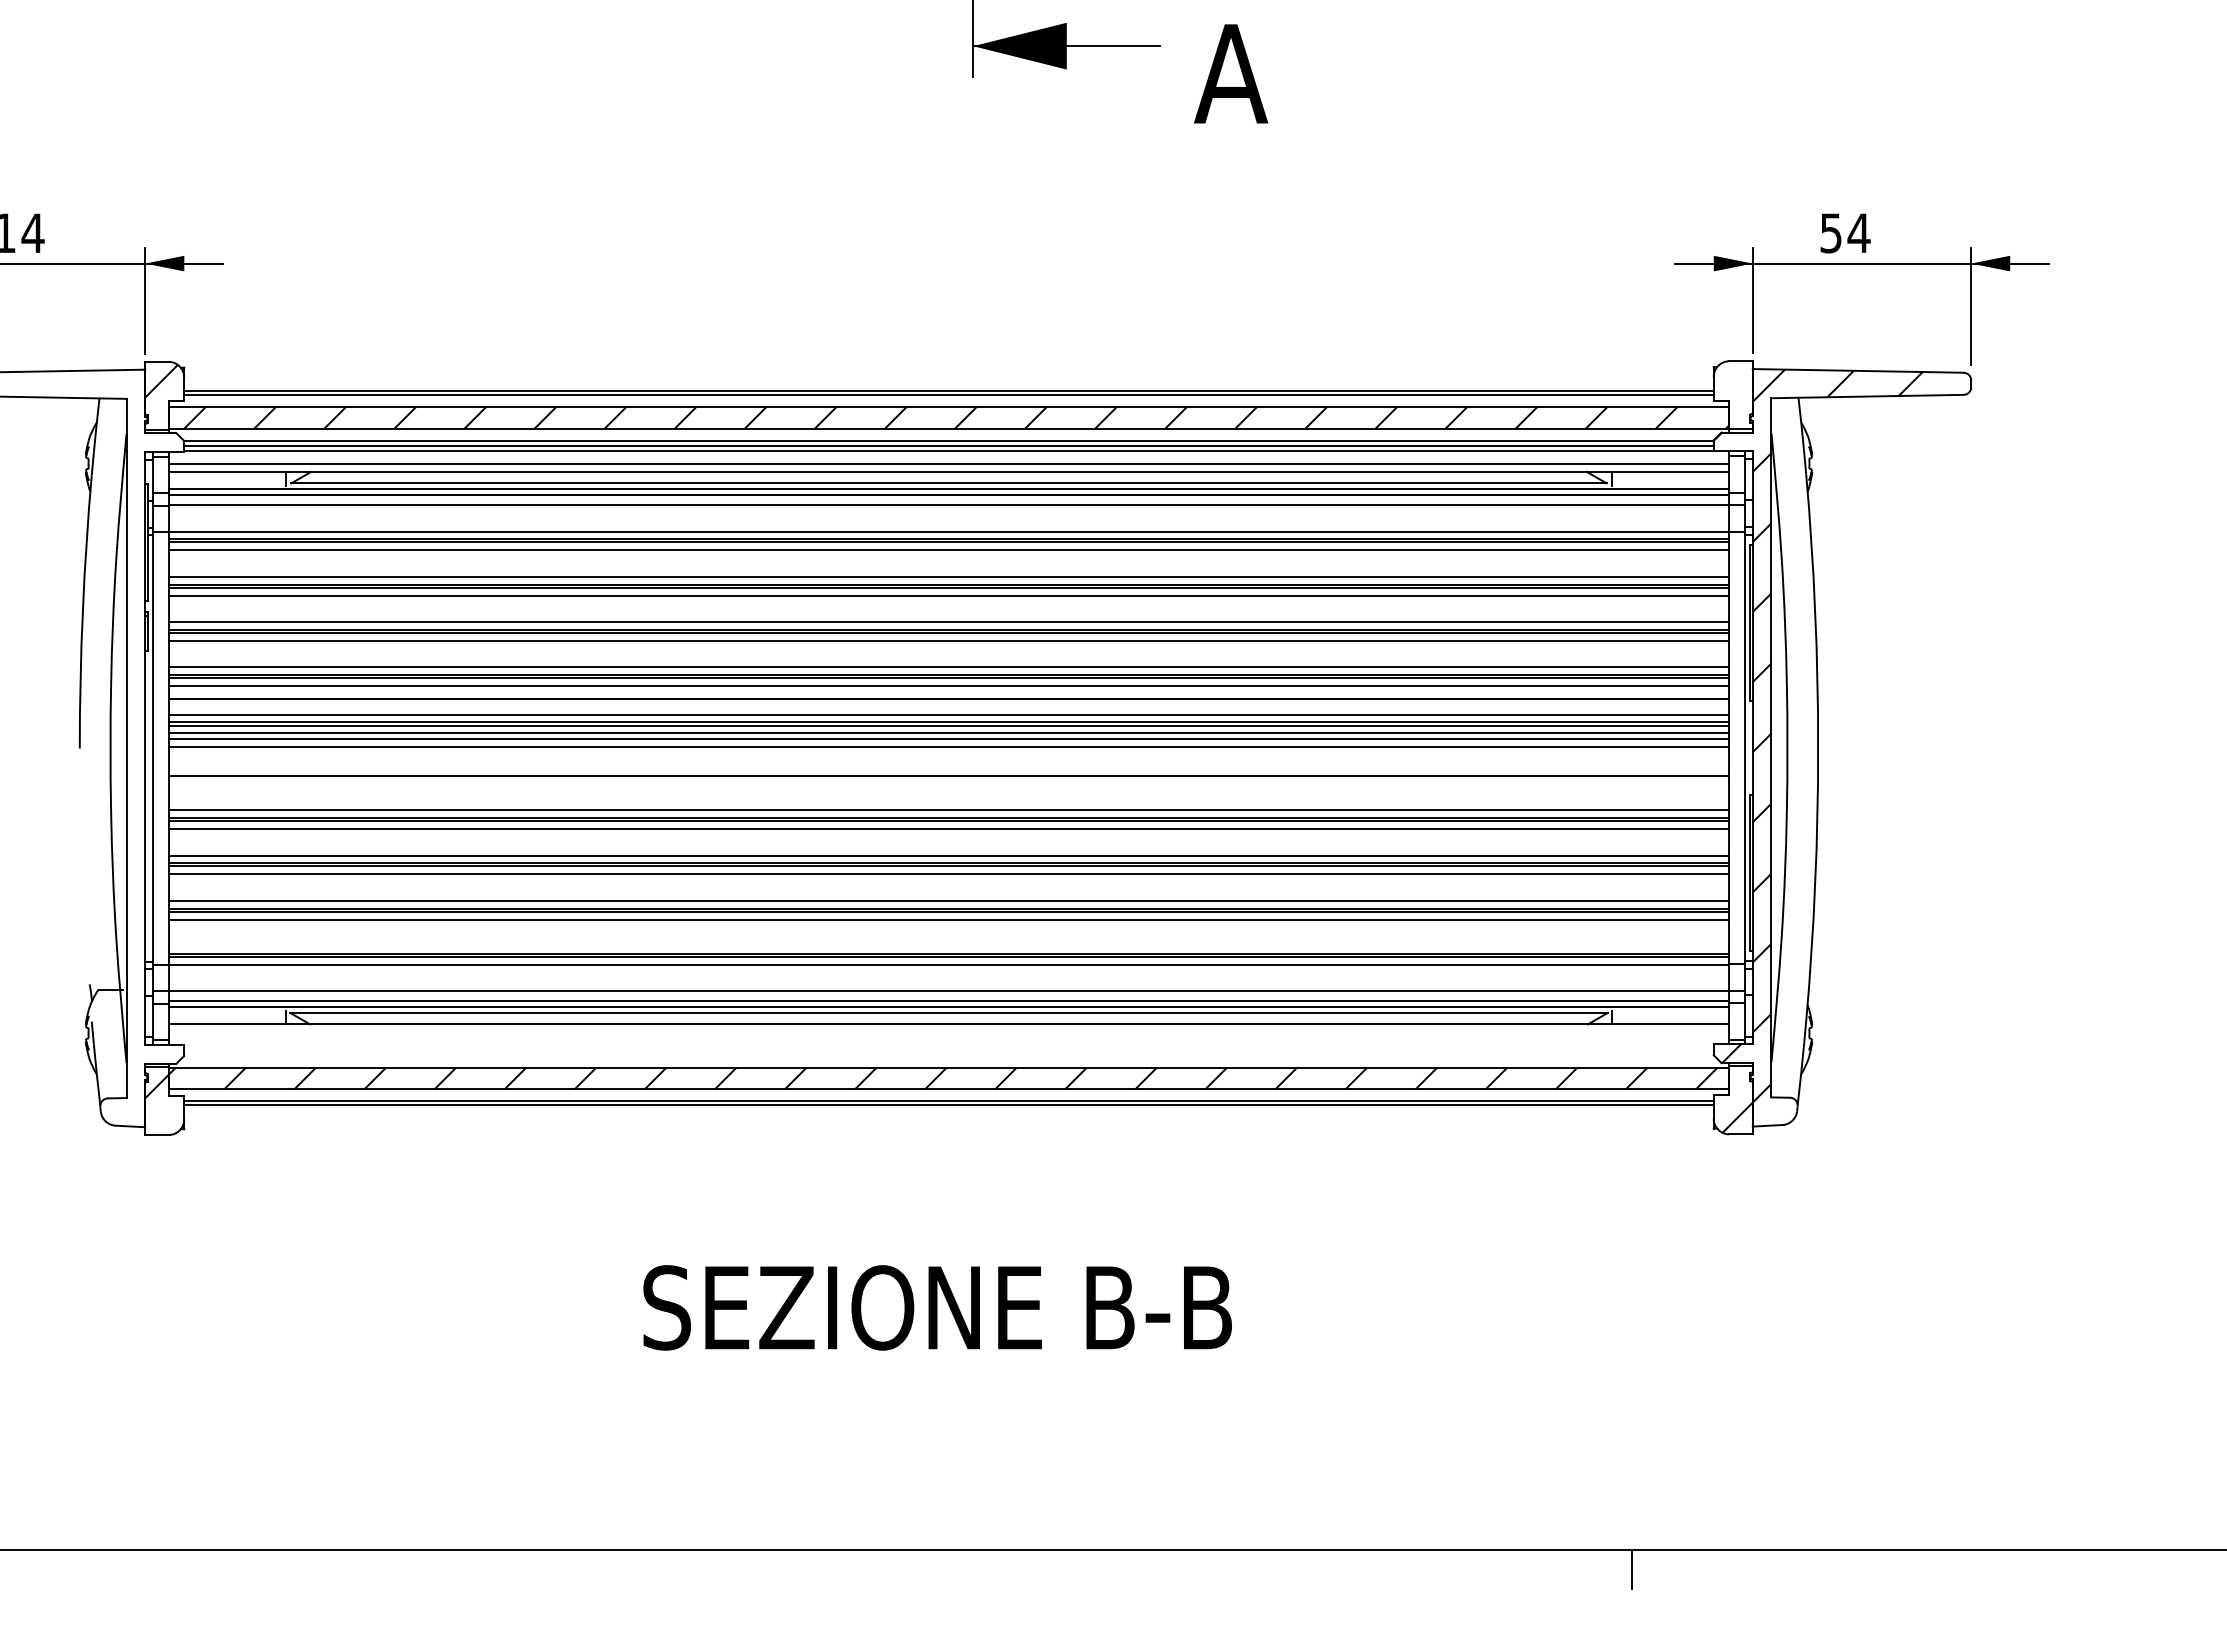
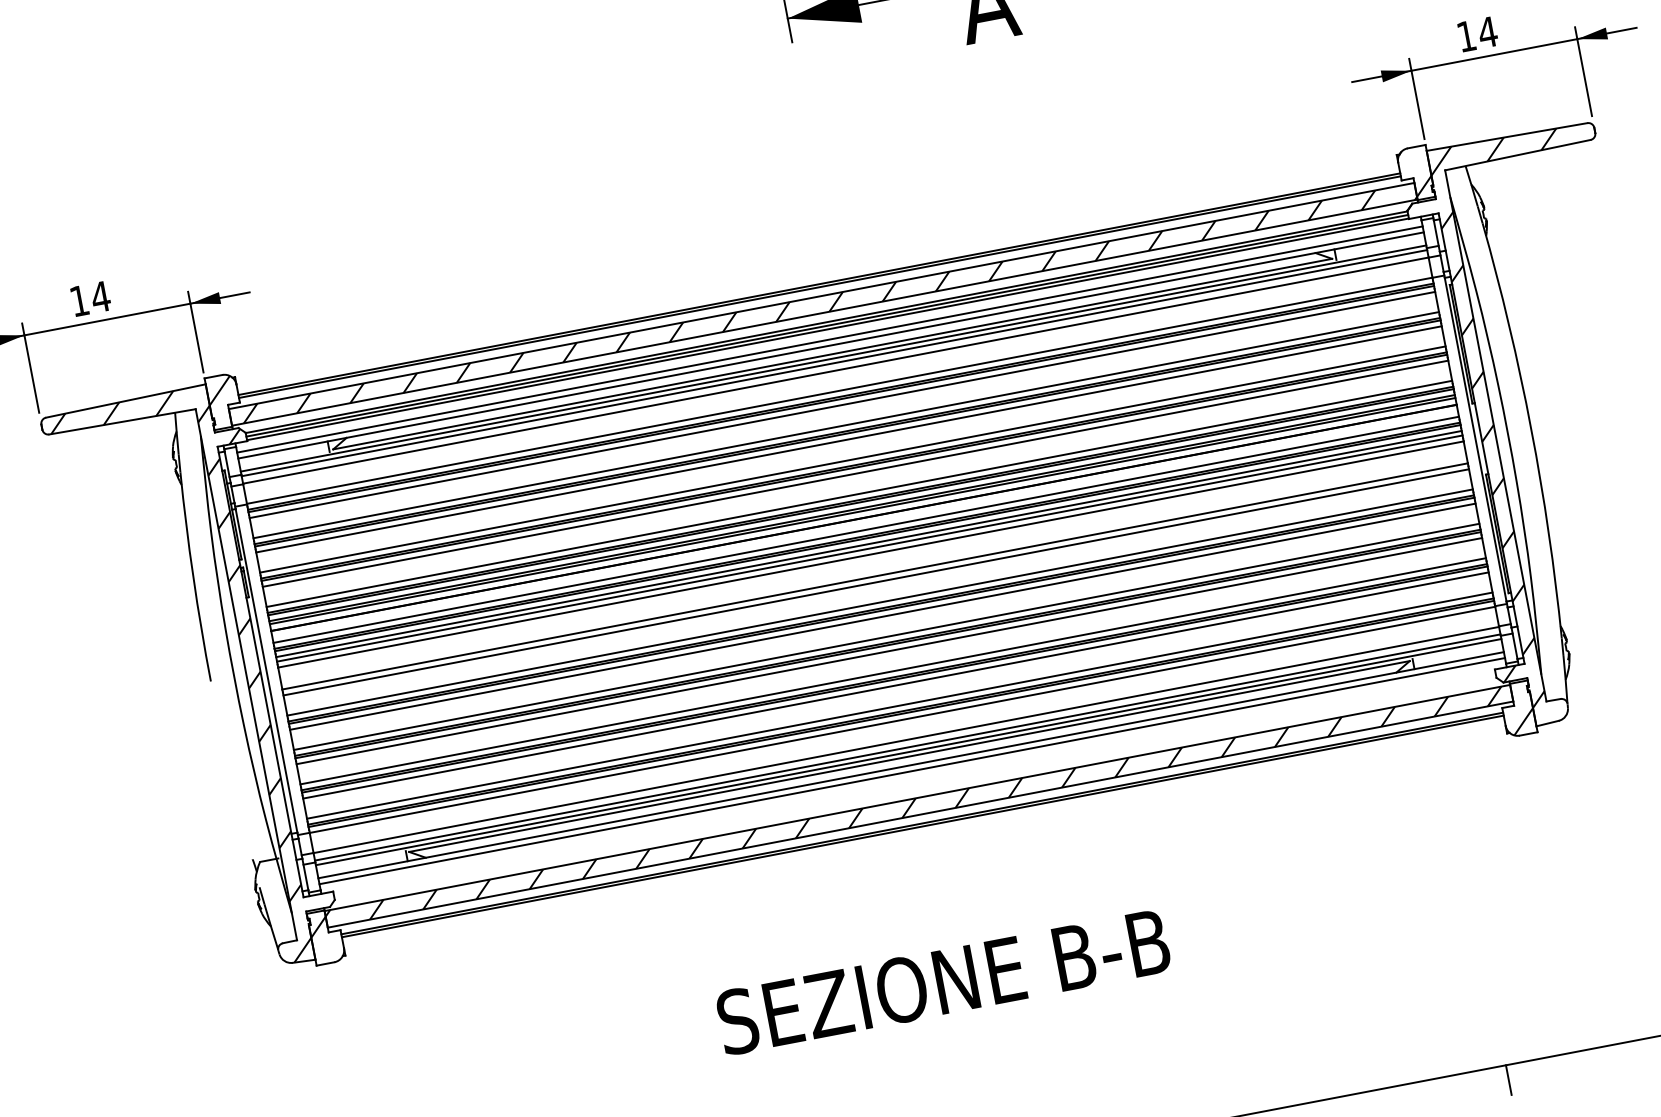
text: (1830, 233) -> (1466, 36), 54 -> 14
hatch: (1734, 394) -> (1416, 172), added
line: (948, 689) -> (862, 510), added
hatch: (91, 747) -> (219, 679), added
line: (948, 783) -> (875, 582), added
line: (948, 946) -> (899, 706), added
line: (948, 1032) -> (911, 771), added

